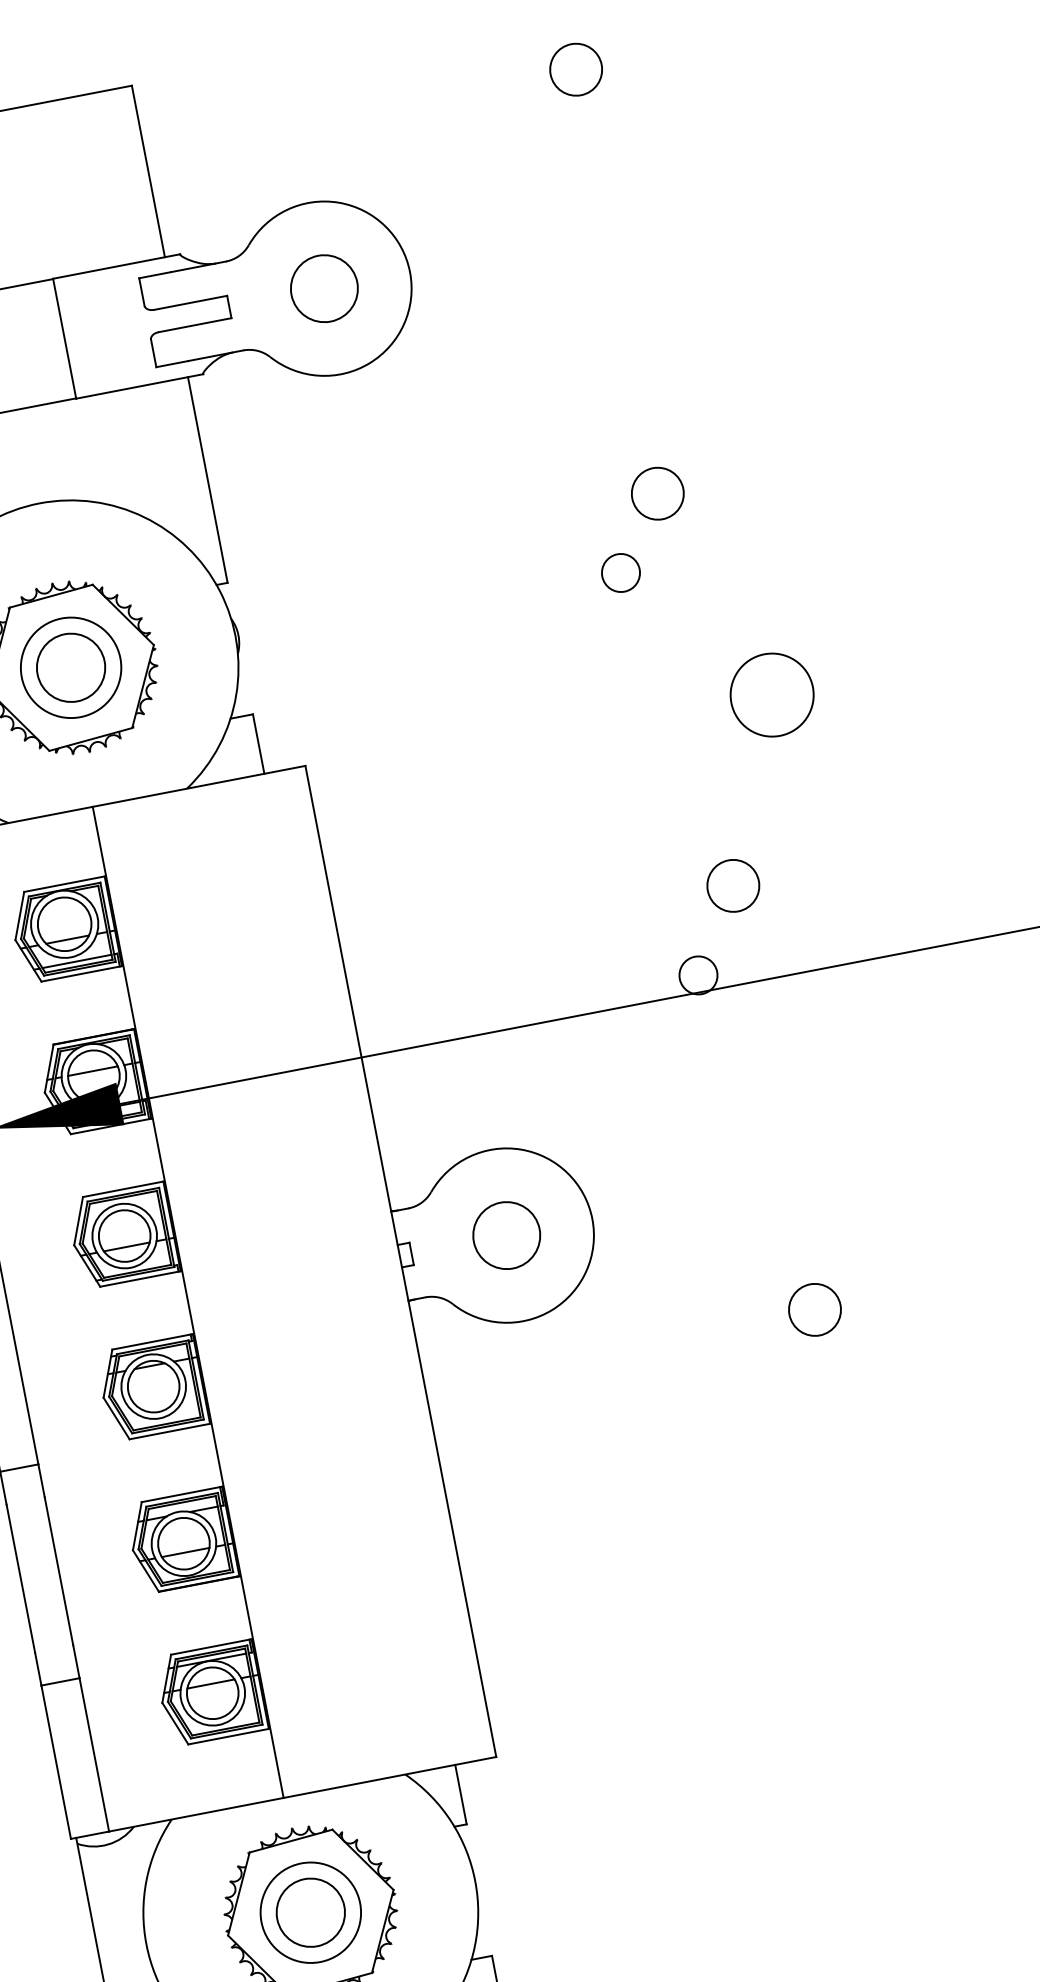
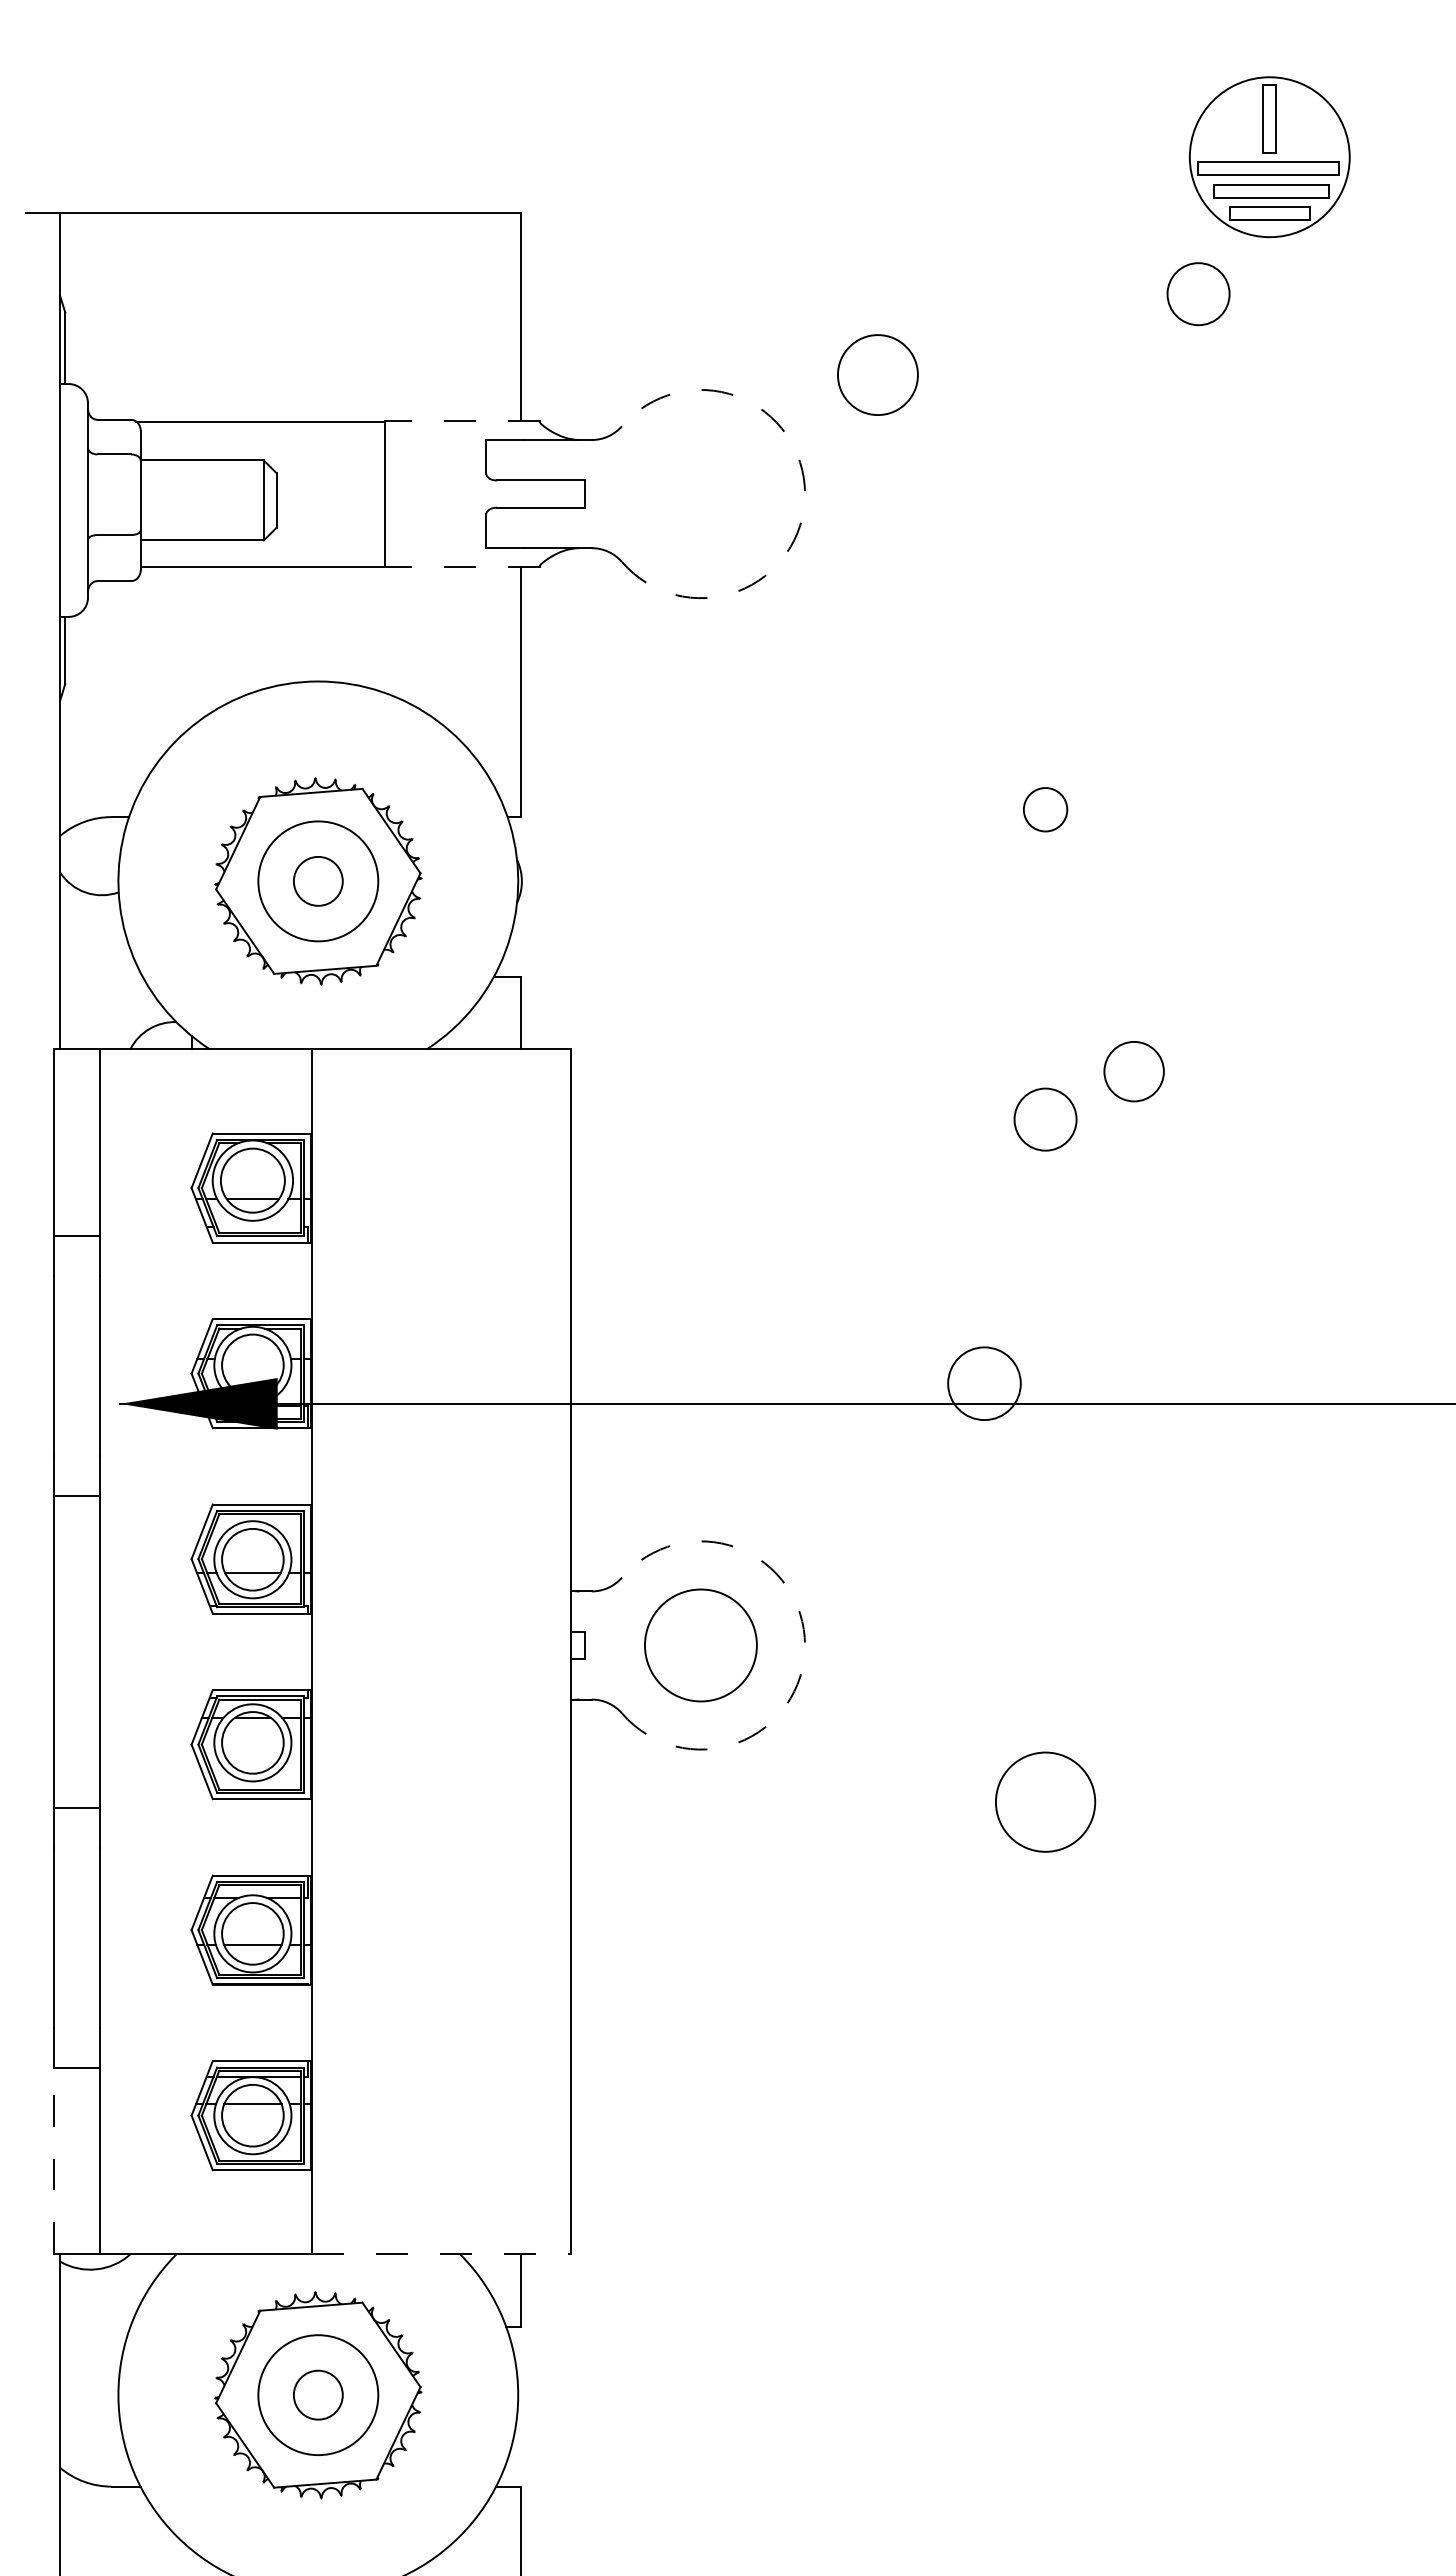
circle: (576, 70) -> (1198, 294), moved
line: (116, 266) -> (461, 421), solid -> dashed
arc: (410, 272) -> (805, 494), solid -> dashed
circle: (323, 288) -> (877, 374), moved
line: (139, 387) -> (461, 567), solid -> dashed
circle: (657, 493) -> (1045, 809), size x0.7
circle: (620, 572) -> (984, 893), removed
circle: (71, 667) -> (318, 881), size x0.6
circle: (771, 695) -> (1133, 1071), size x0.6
circle: (733, 885) -> (1045, 1119), moved
line: (76, 961) -> (258, 1226), removed
circle: (698, 975) -> (984, 1383), size x1.6
line: (92, 1071) -> (252, 1359), removed
arc: (592, 1219) -> (805, 1645), solid -> dashed
circle: (506, 1235) -> (700, 1645), size x1.4
circle: (814, 1310) -> (1045, 1802), size x1.6
line: (55, 1761) -> (53, 2160), solid -> dashed
line: (390, 1777) -> (442, 2254), solid -> dashed
circle: (310, 1912) -> (318, 2394), size x0.6

